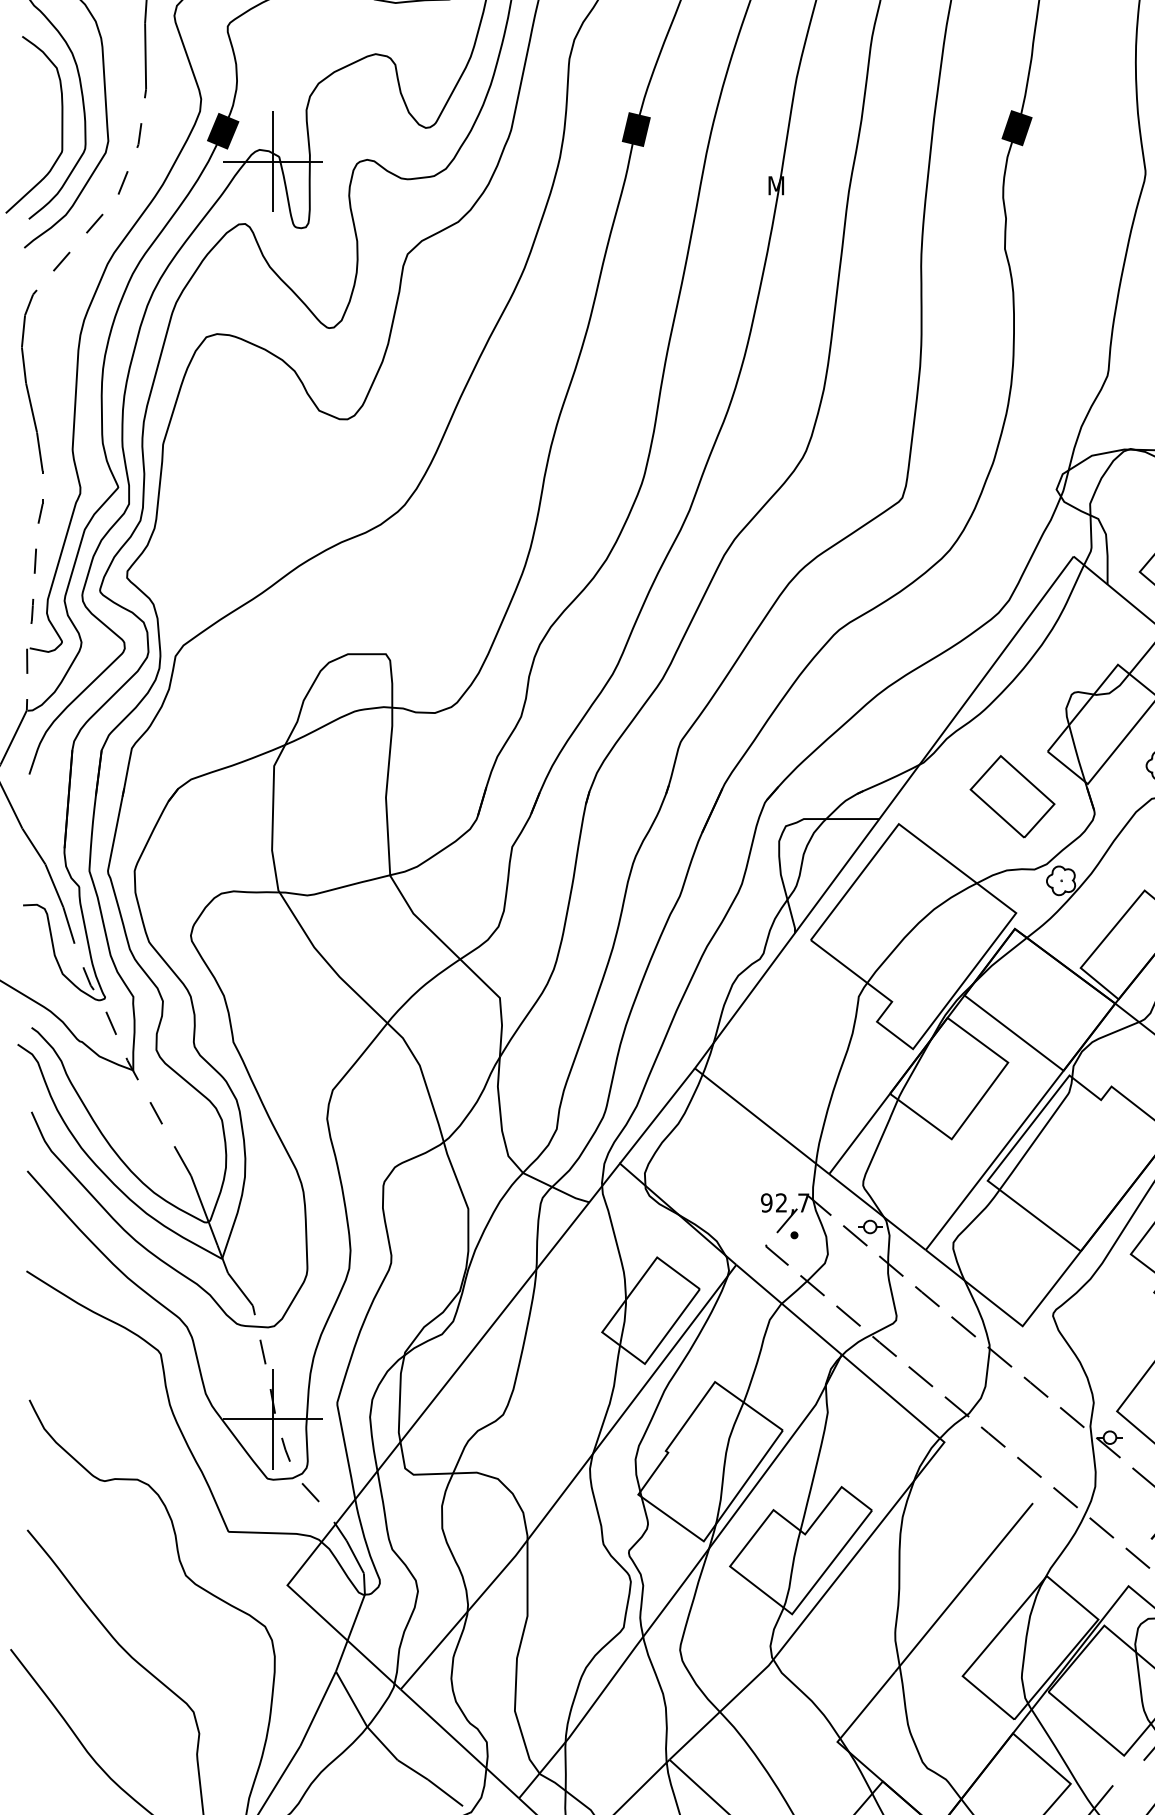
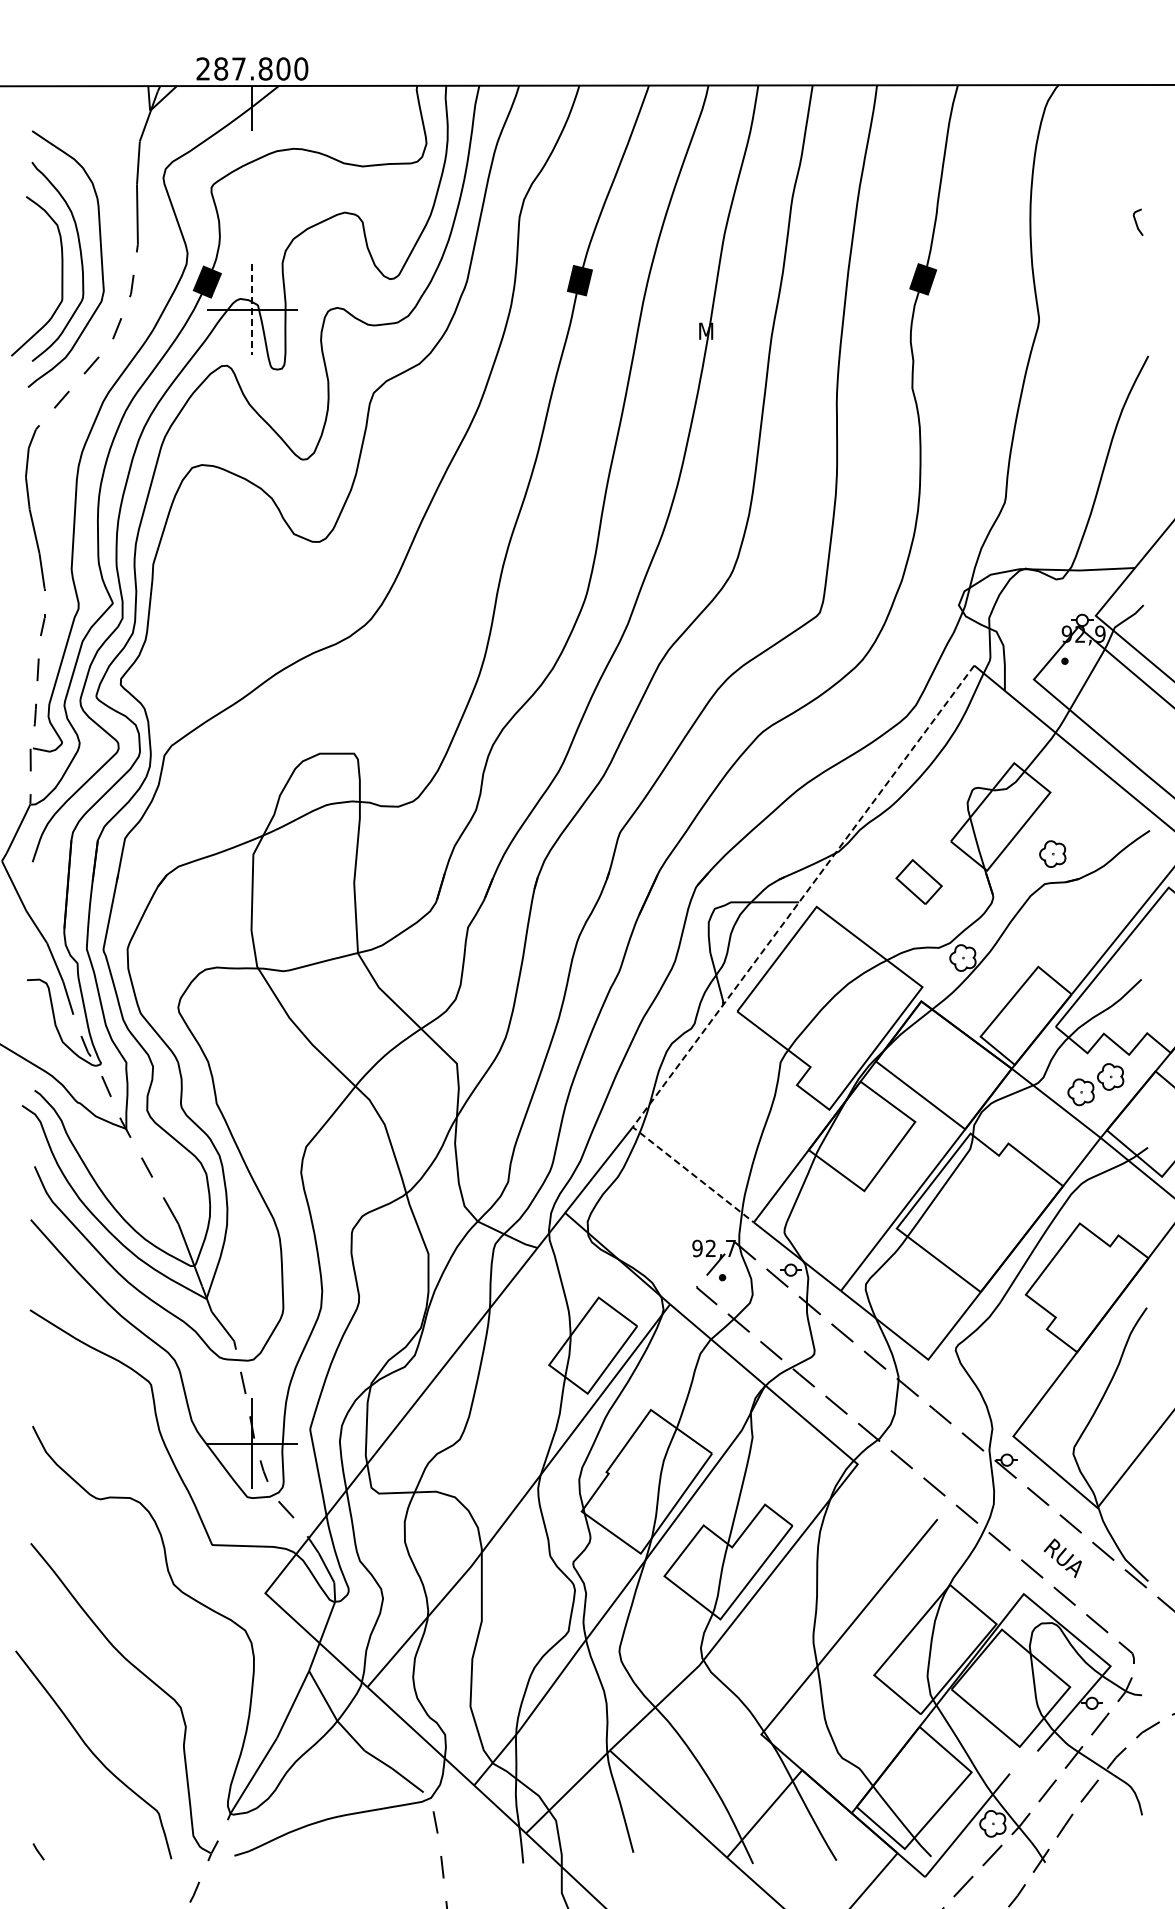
line: (273, 162) -> (252, 310), solid -> dashed
part: (1011, 795) -> (918, 881), size x0.6
line: (832, 882) -> (756, 959), solid -> dashed

